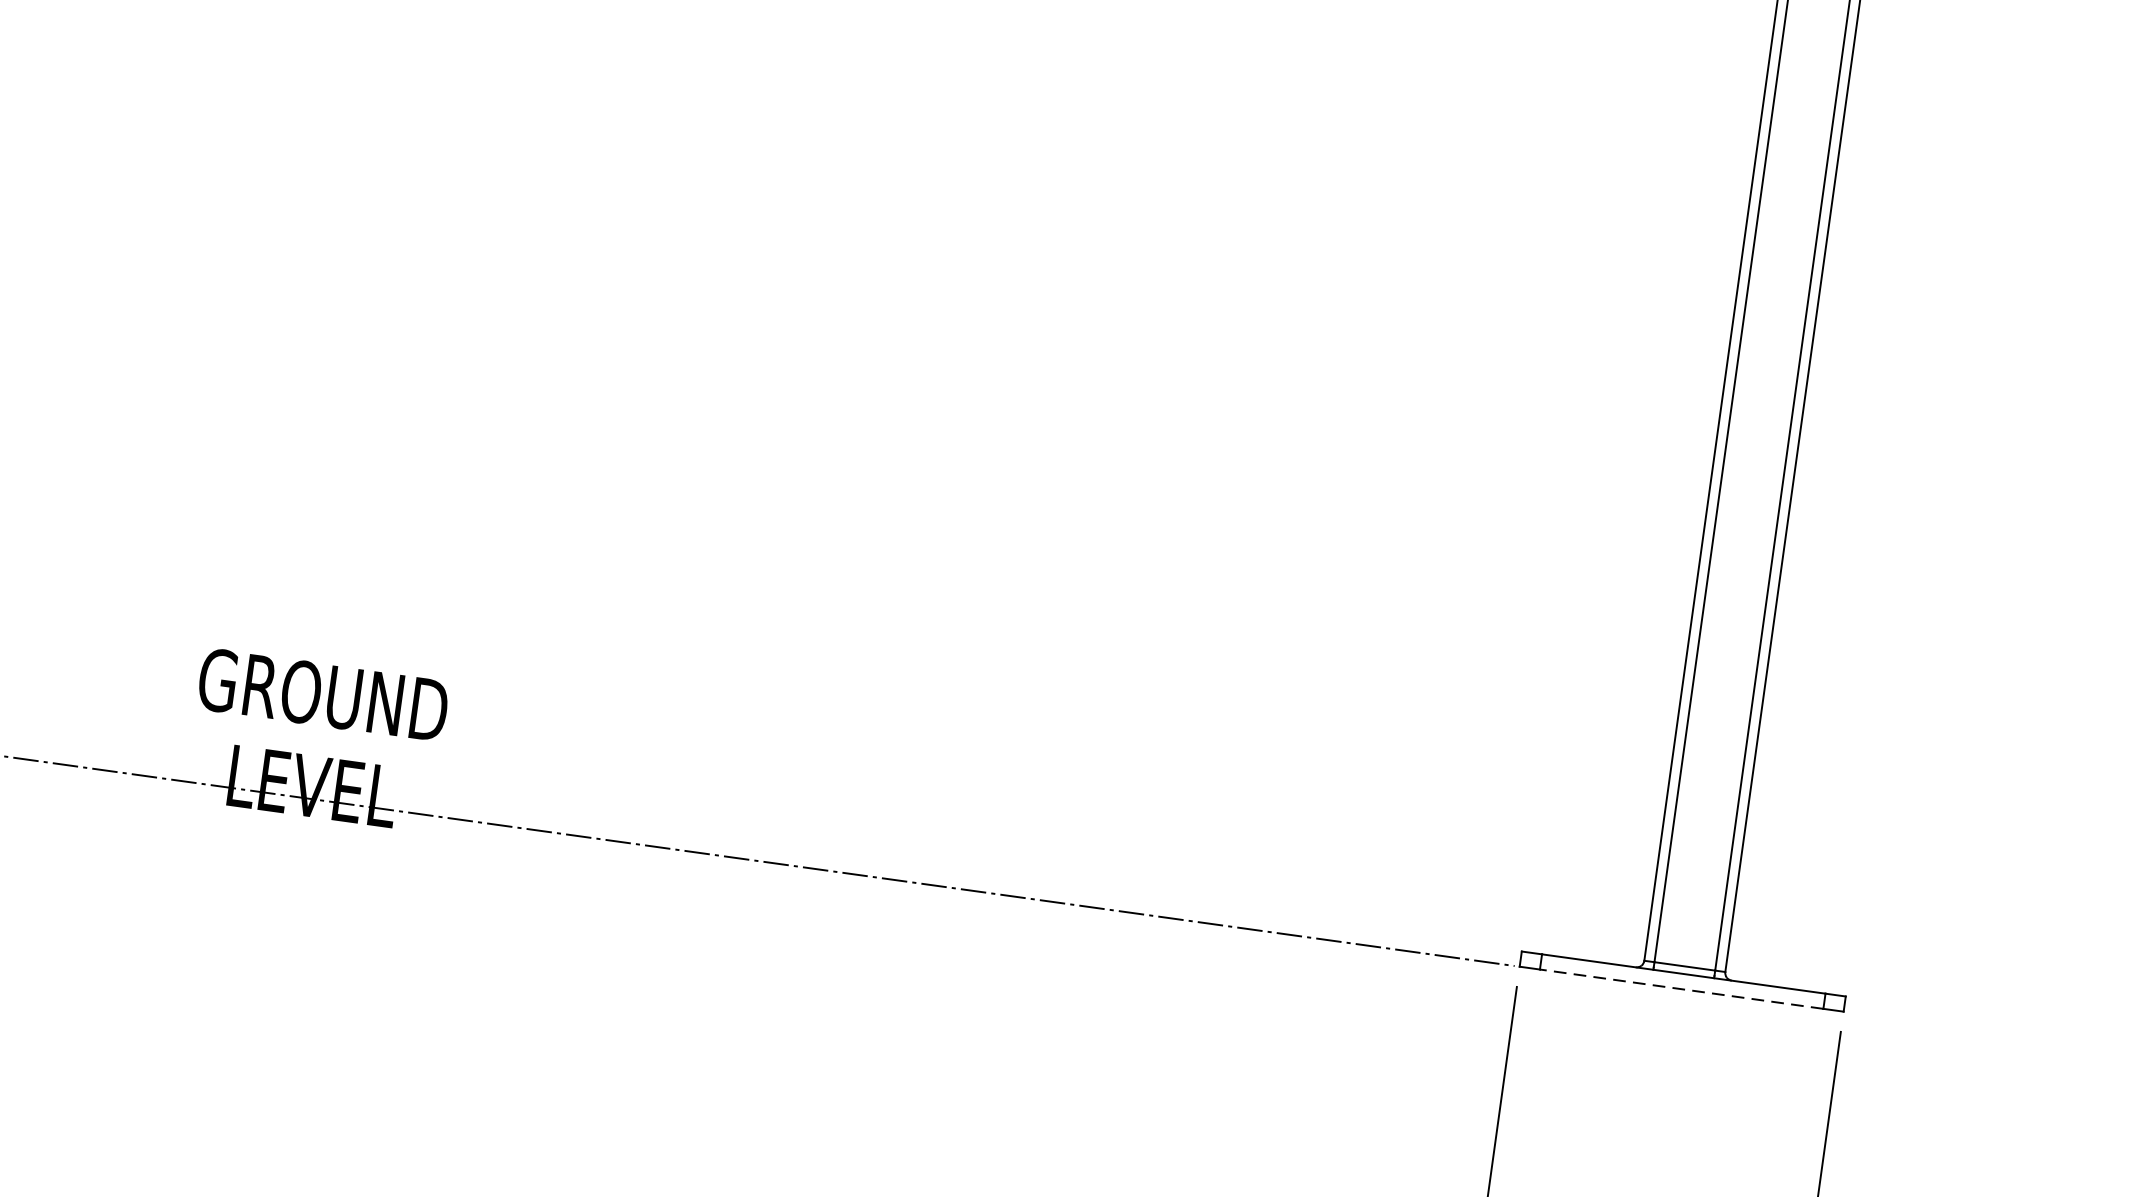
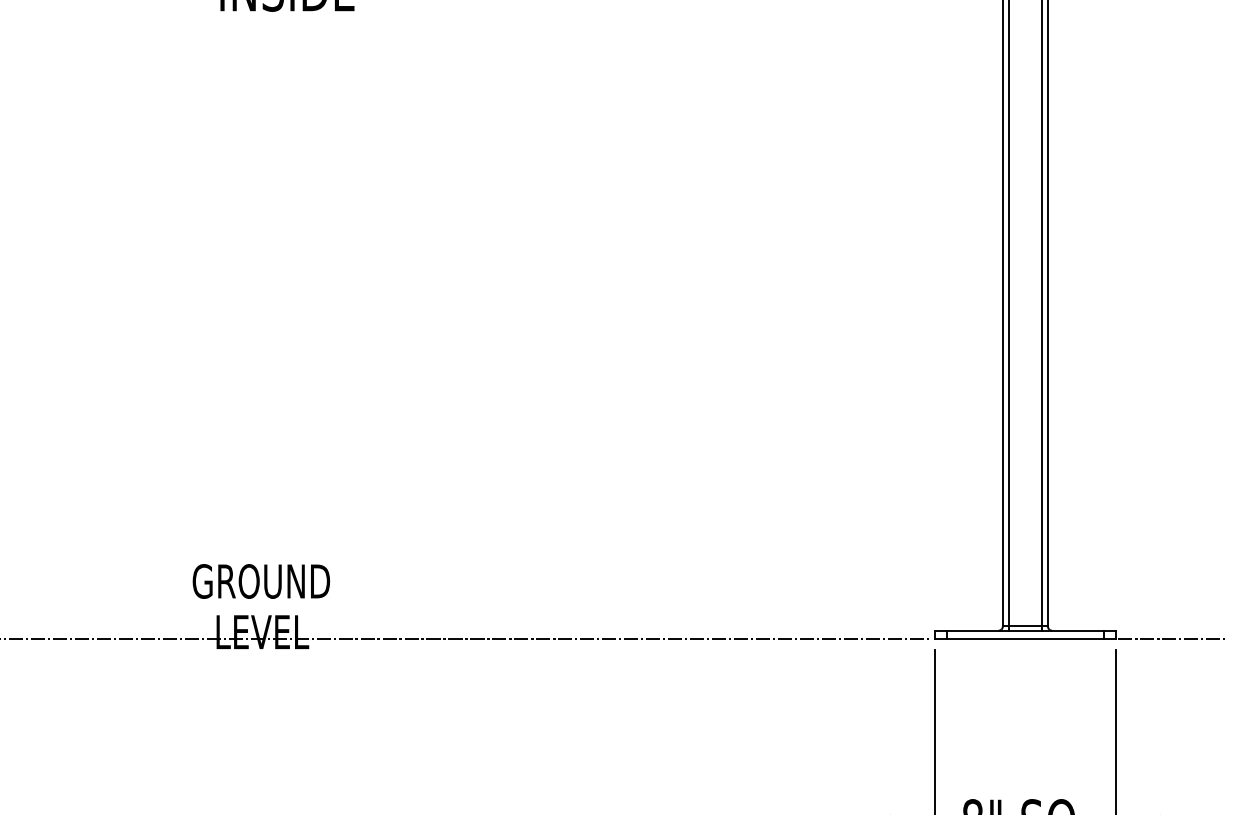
line: (1681, 989) -> (1025, 639), dashed -> solid
line: (1947, 1026) -> (1173, 639), added

